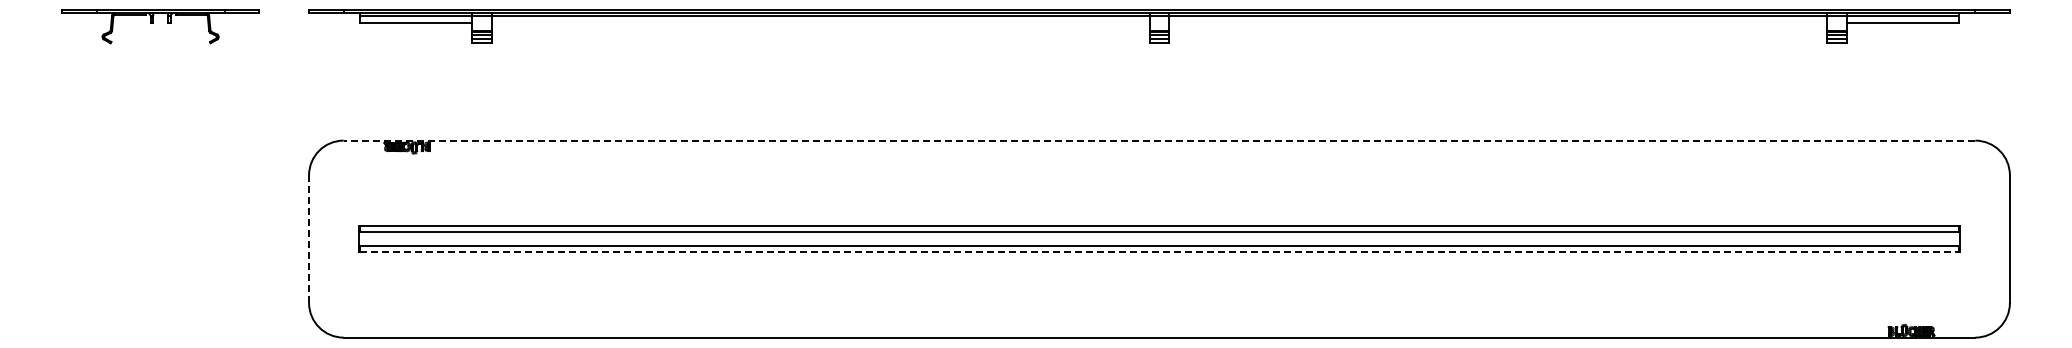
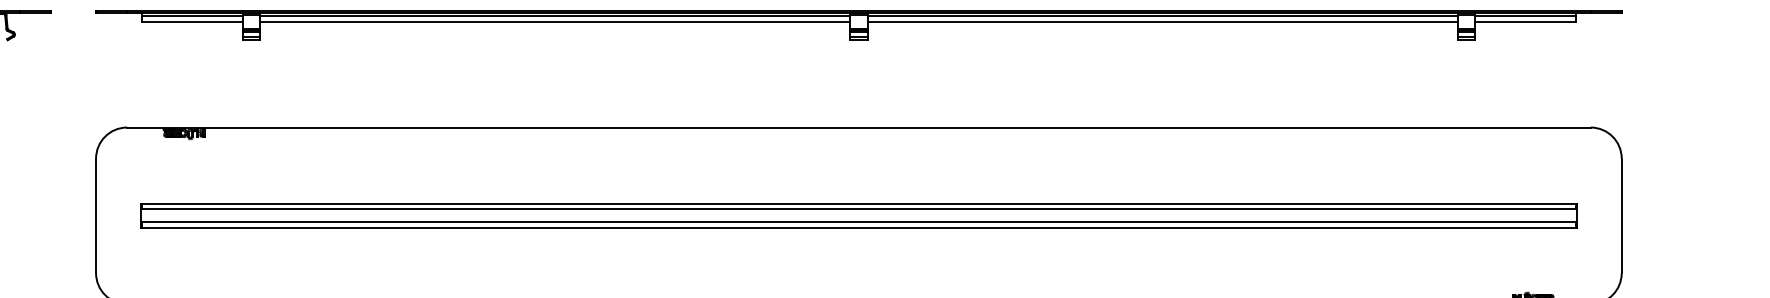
line: (820, 22) -> (554, 21), added
line: (1498, 22) -> (1162, 21), added
line: (1159, 140) -> (858, 127), dashed -> solid
line: (309, 239) -> (96, 216), dashed -> solid
line: (1159, 252) -> (858, 227), dashed -> solid

